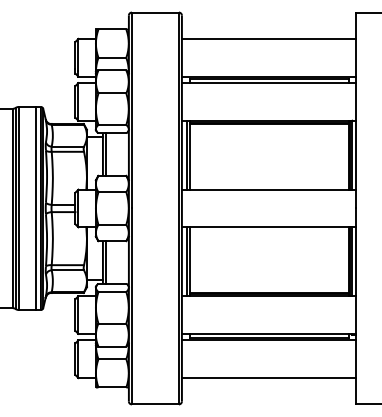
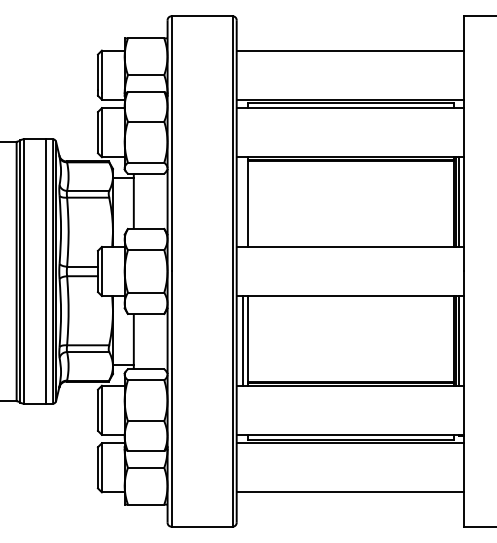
line: (105, 153) -> (137, 200), removed
line: (186, 154) -> (242, 201), removed
line: (105, 262) -> (137, 341), removed

